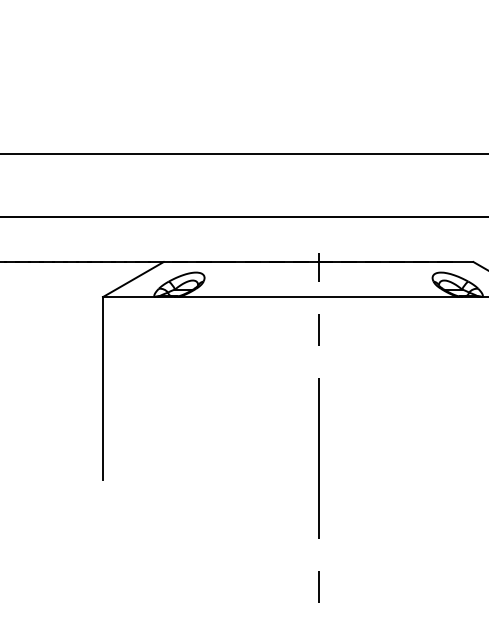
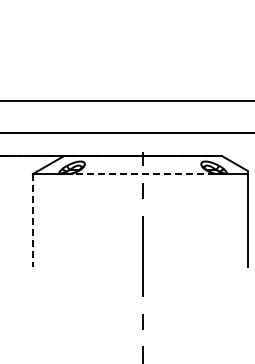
line: (319, 297) -> (143, 174), solid -> dashed
line: (102, 388) -> (32, 220), solid -> dashed

